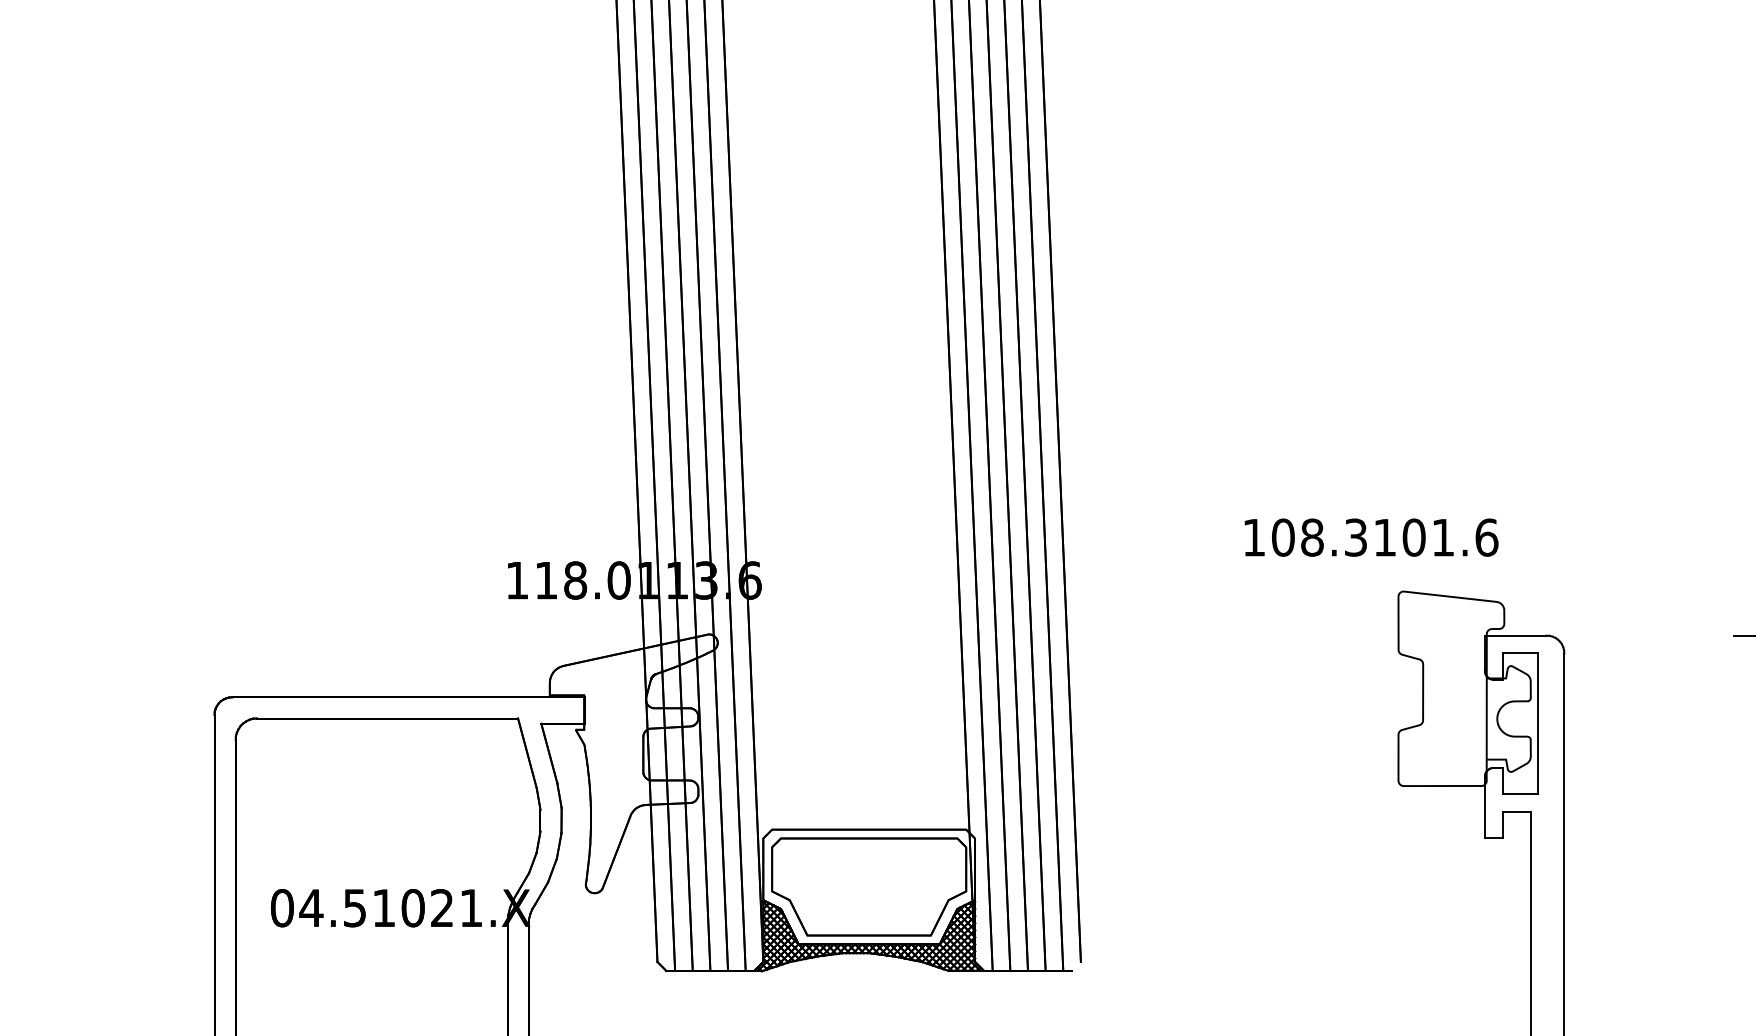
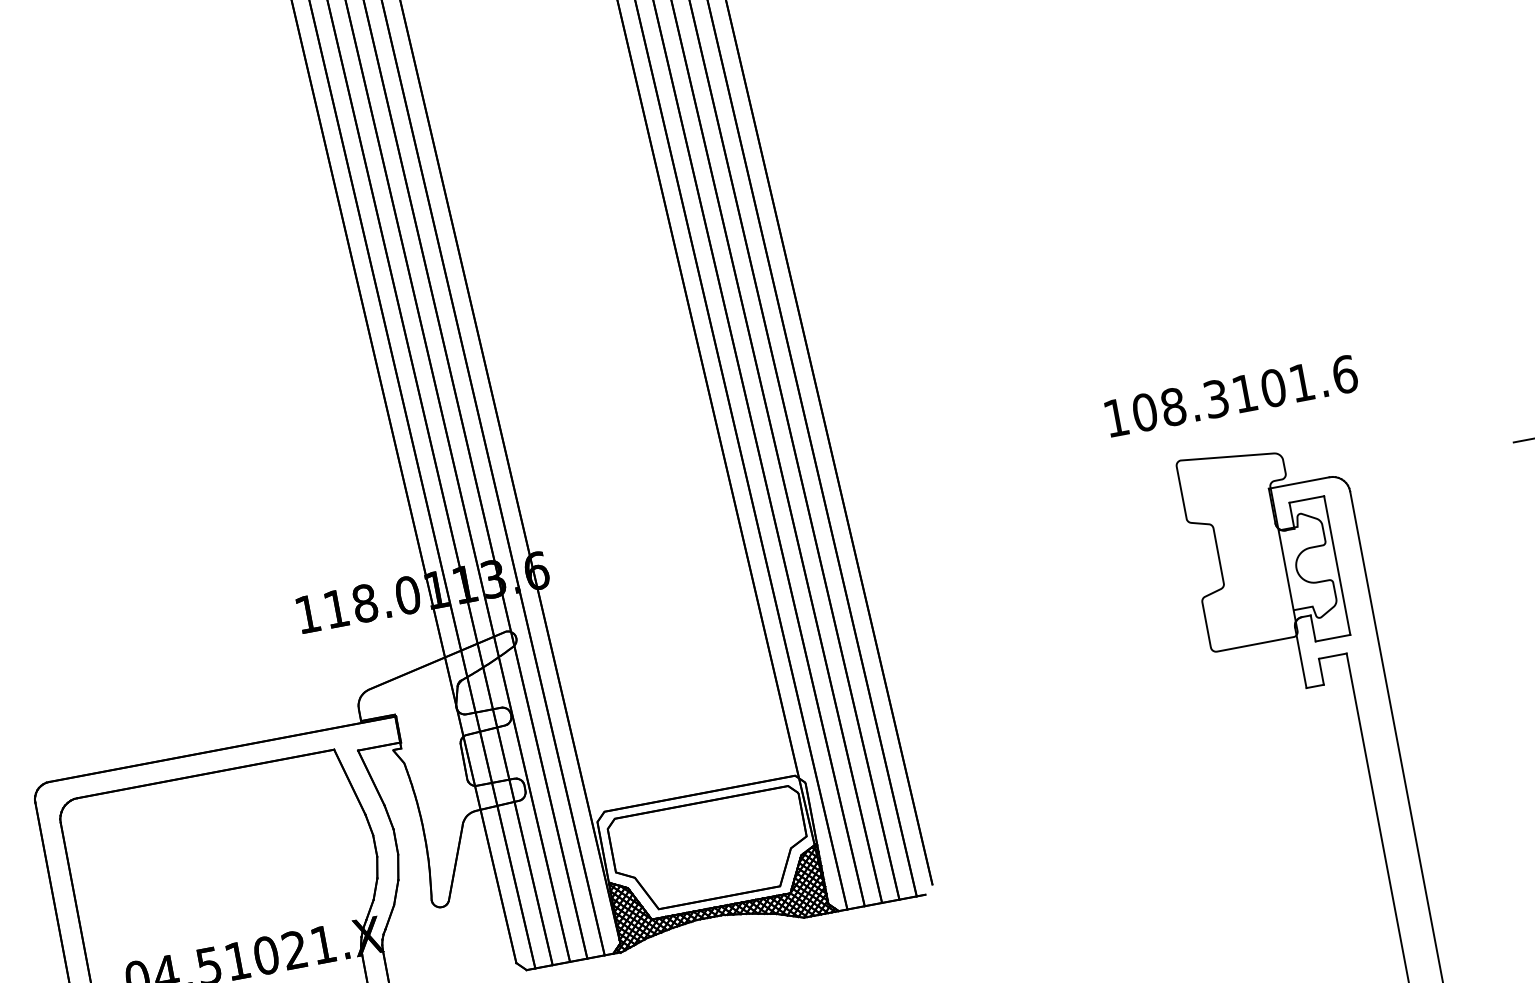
text: (1371, 537) -> (1231, 395), moved

